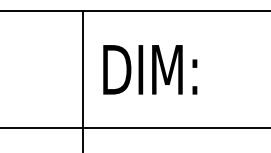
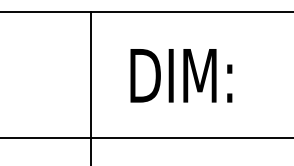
text: (150, 69) -> (181, 75), moved

